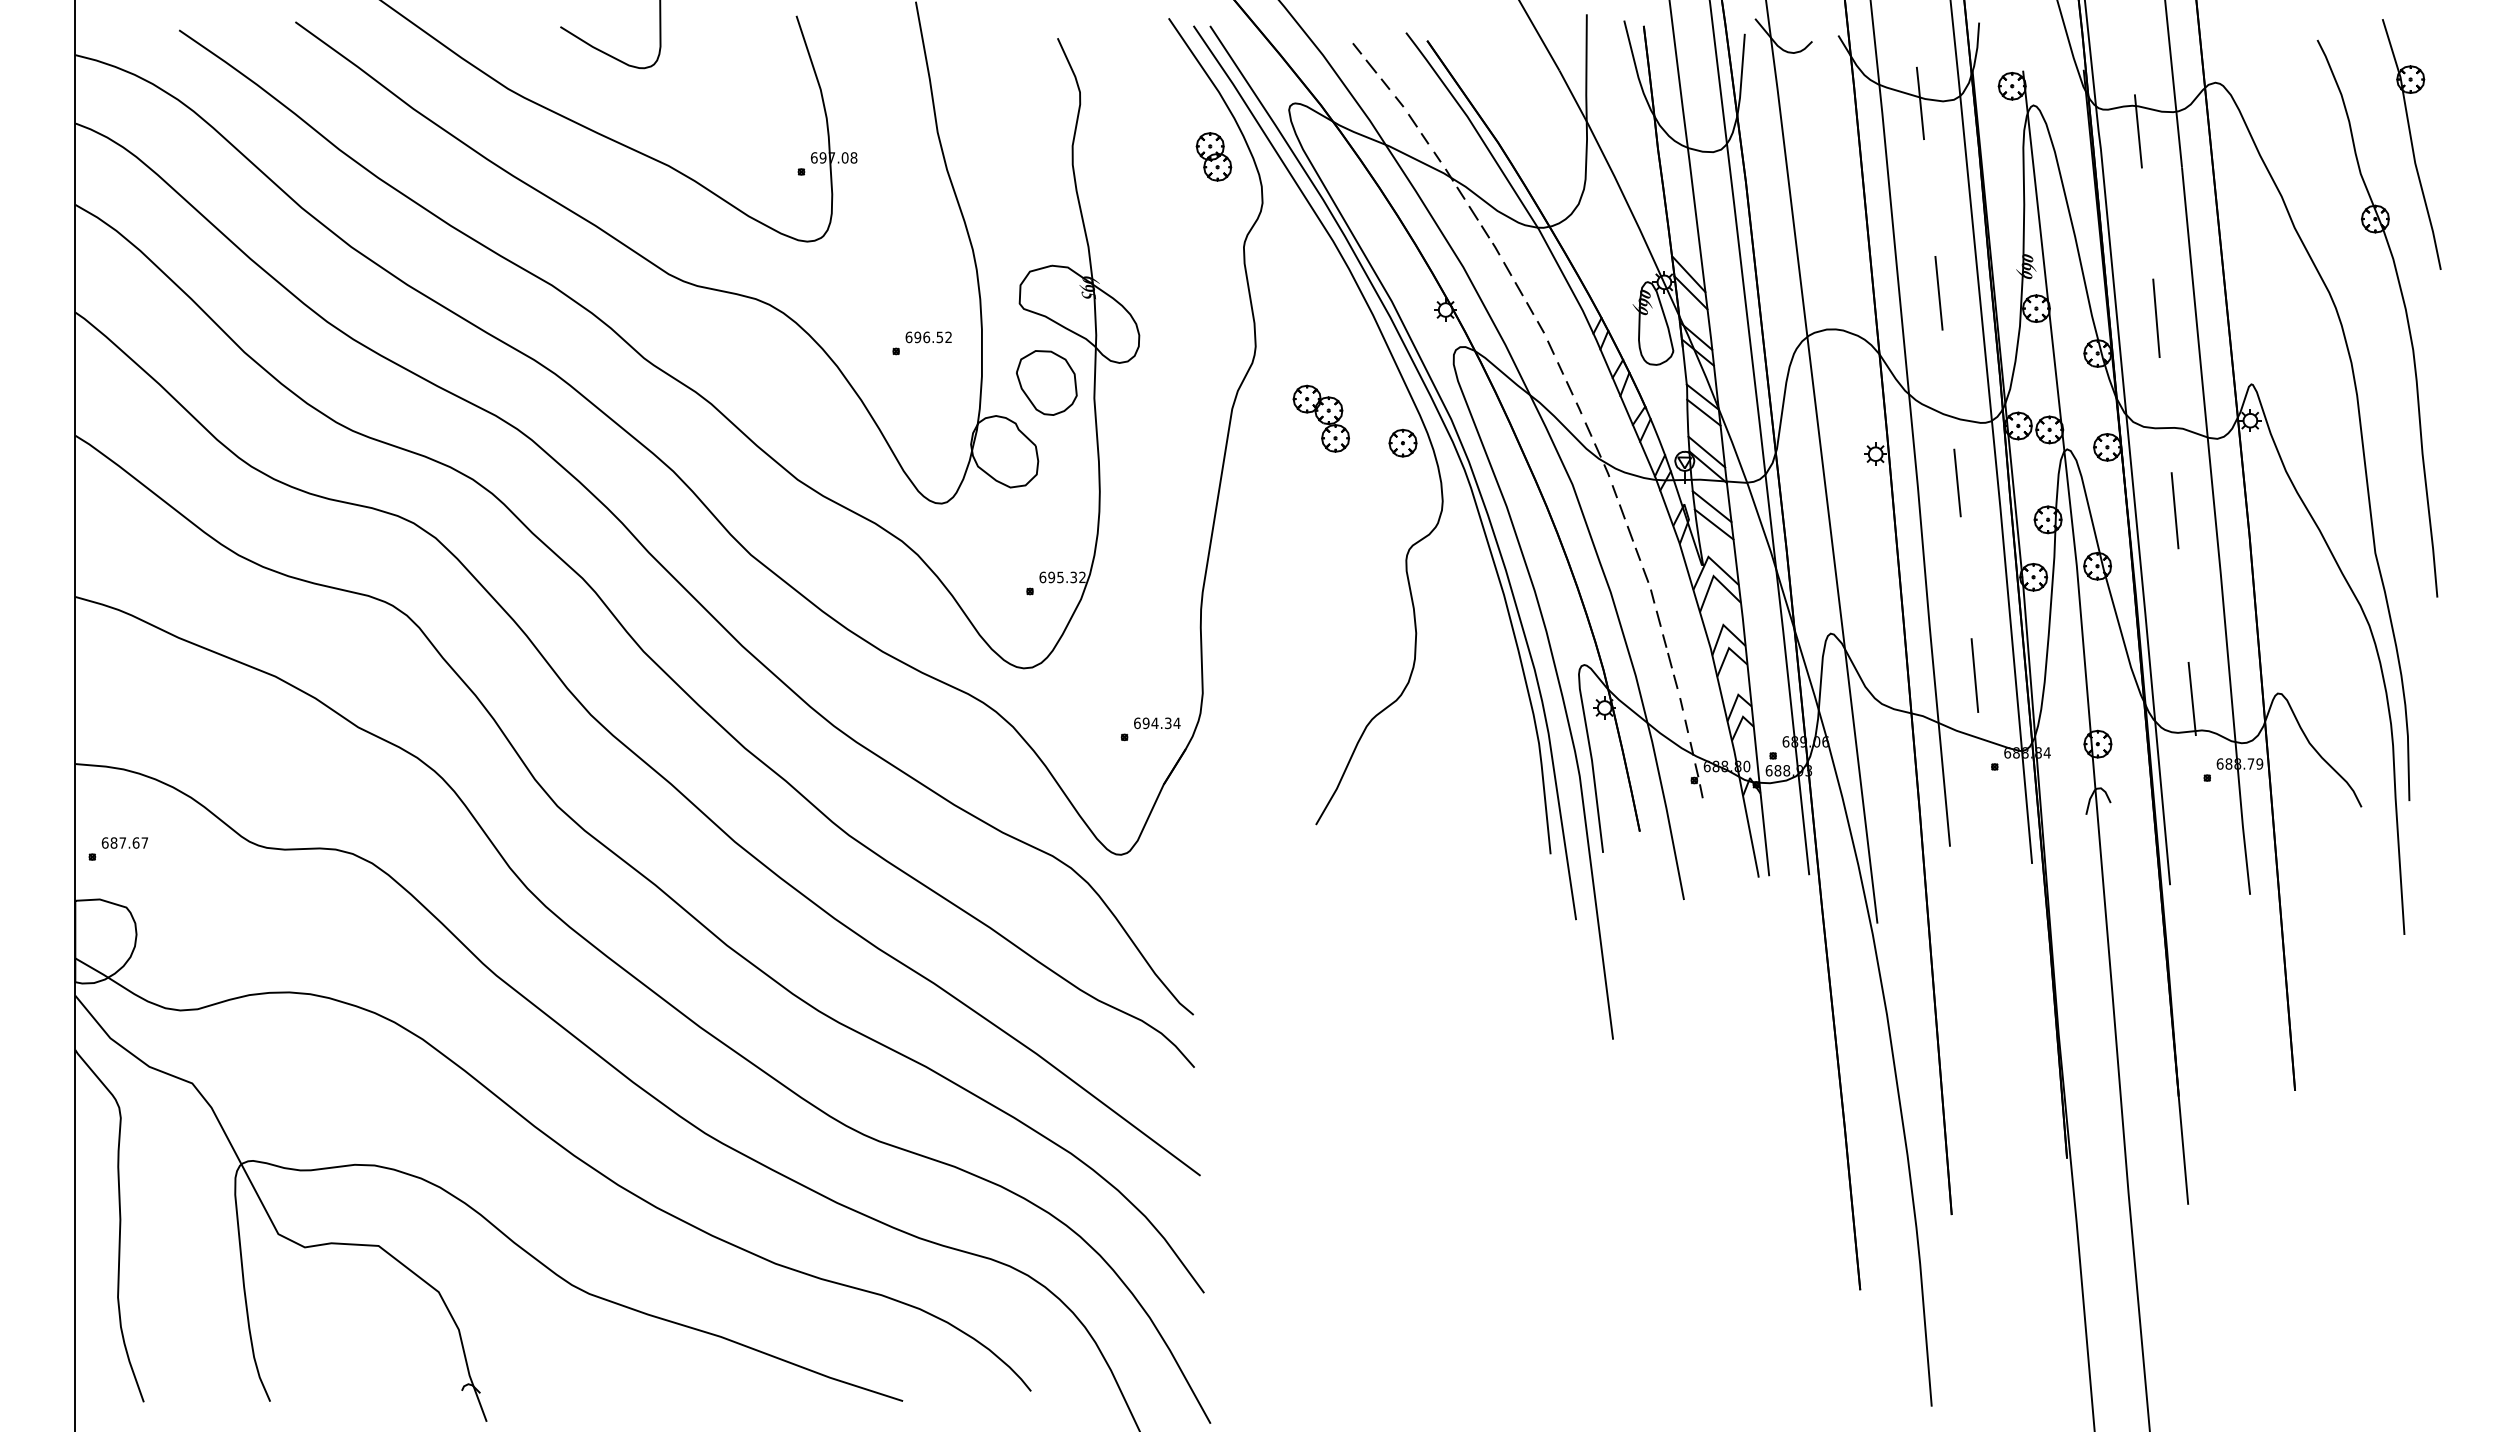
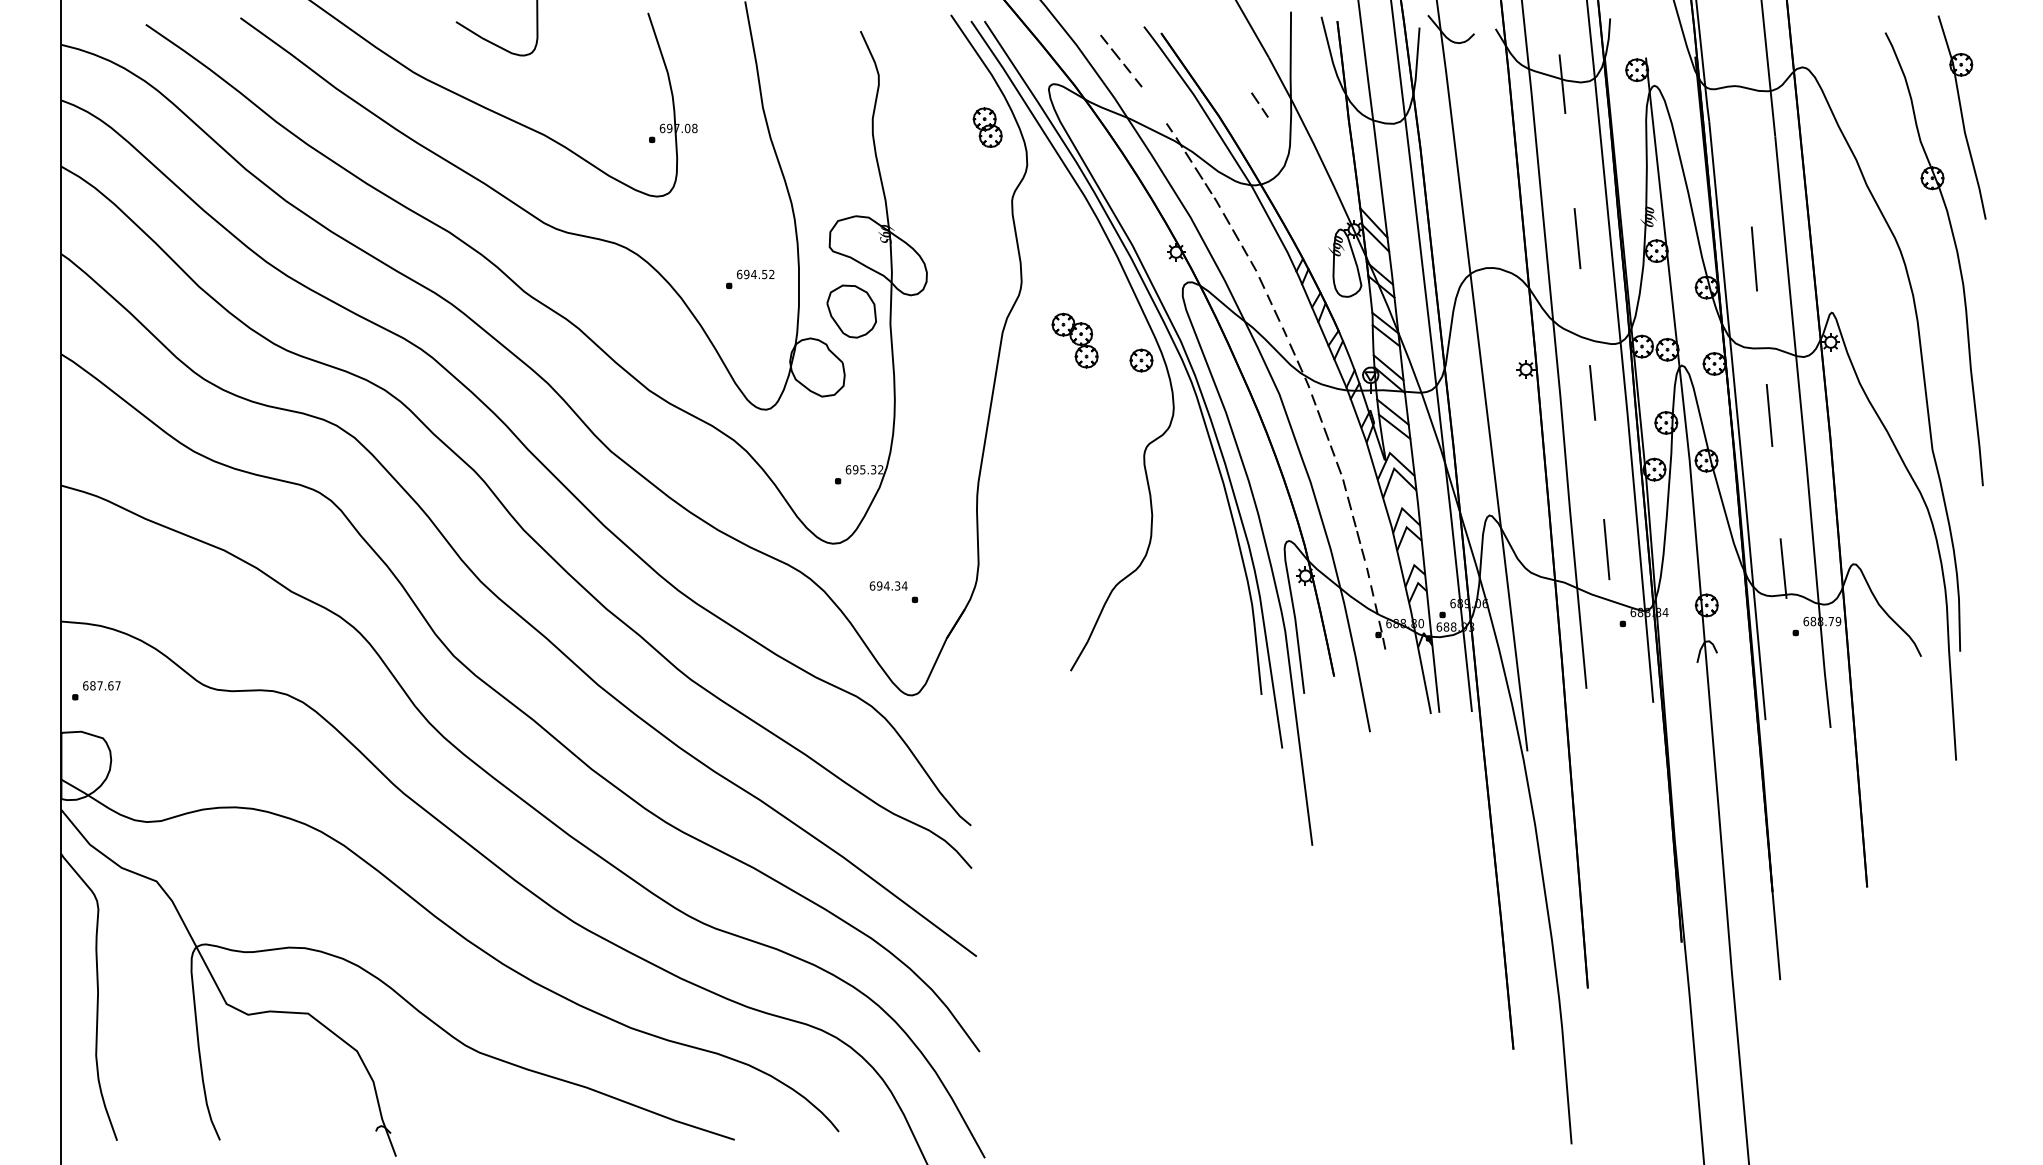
part: (1418, 129) -> (1259, 105), moved
line: (2137, 131) -> (1739, 107), removed
text: (926, 337) -> (753, 274), 696.52 -> 694.52
text: (1157, 723) -> (888, 586), moved

